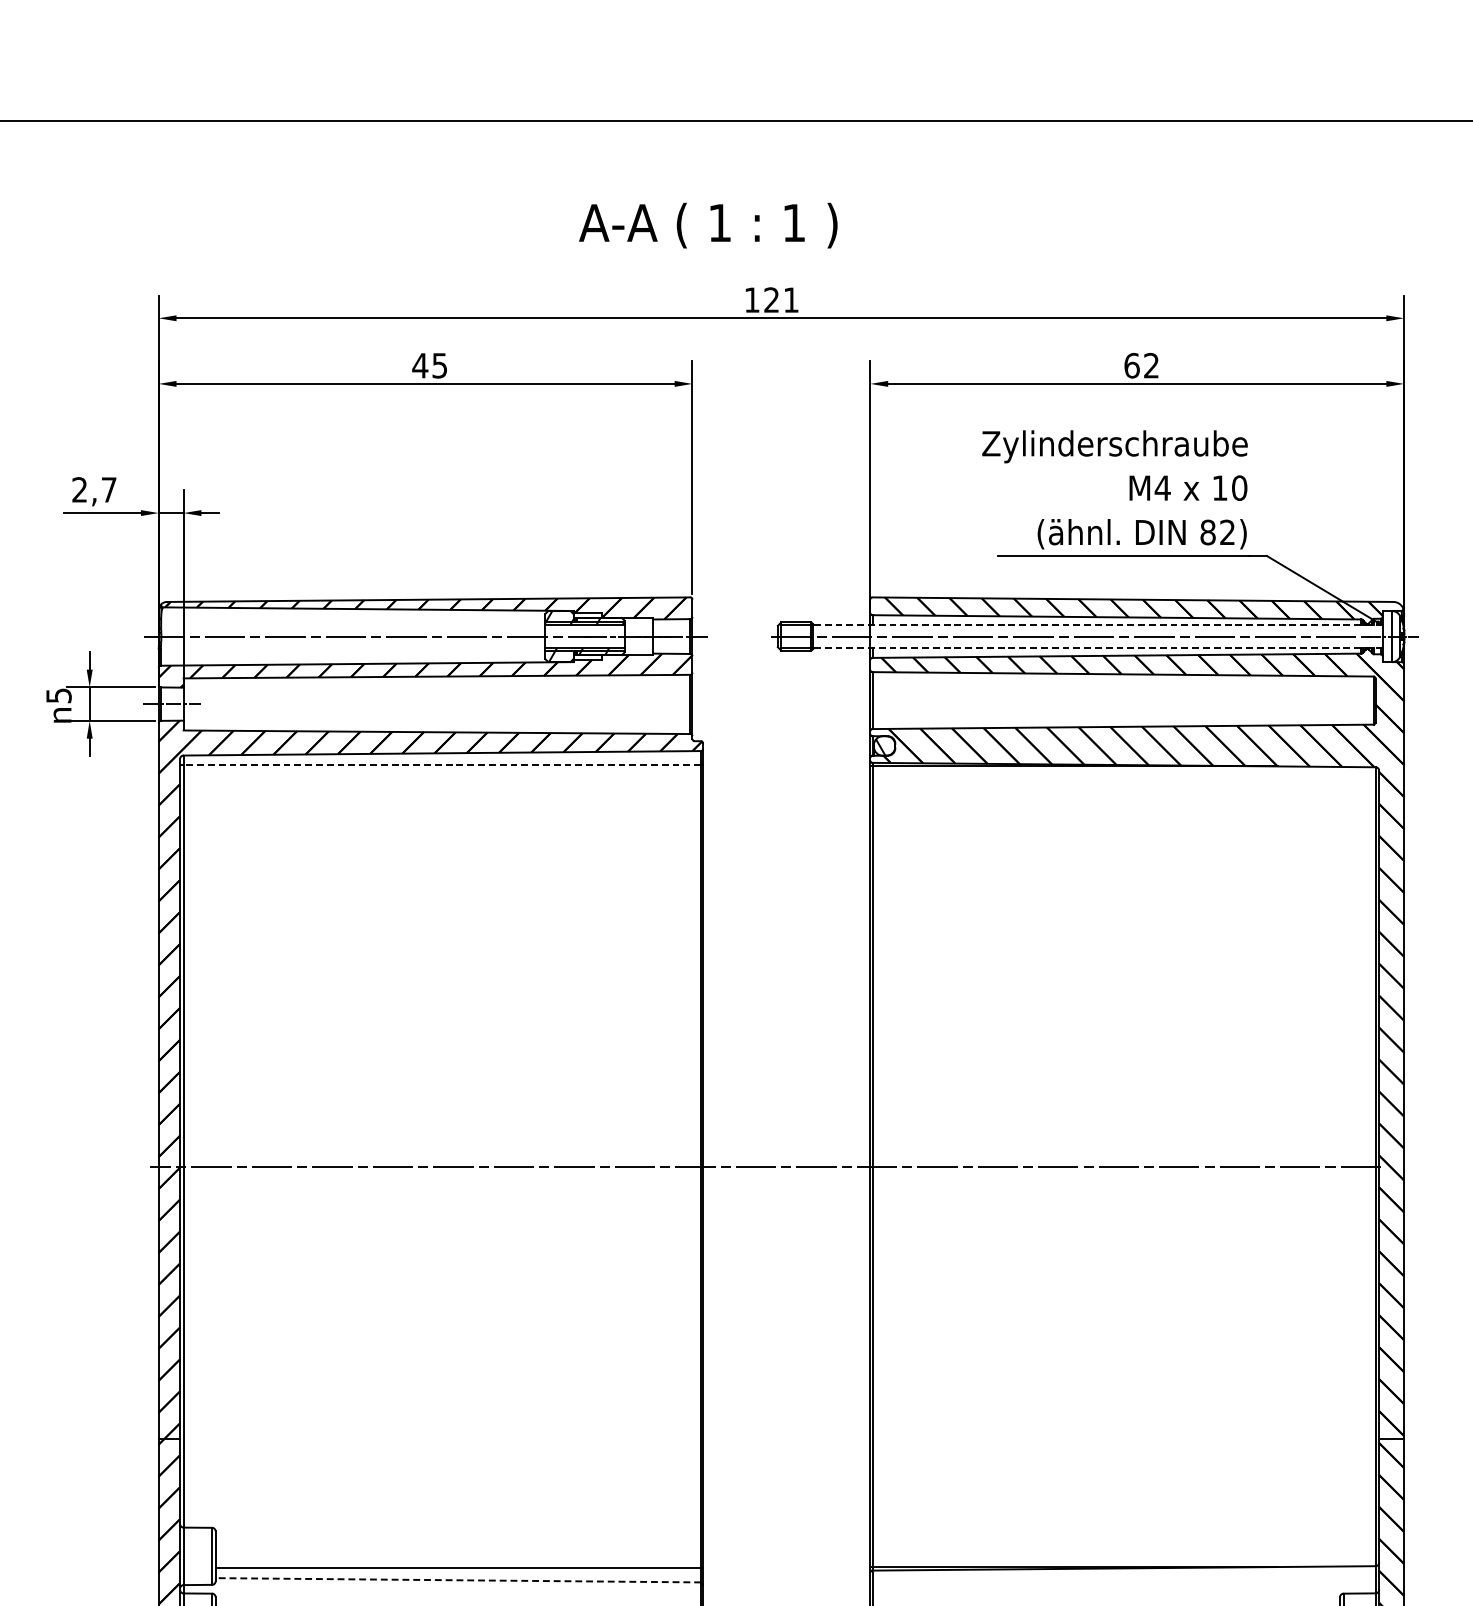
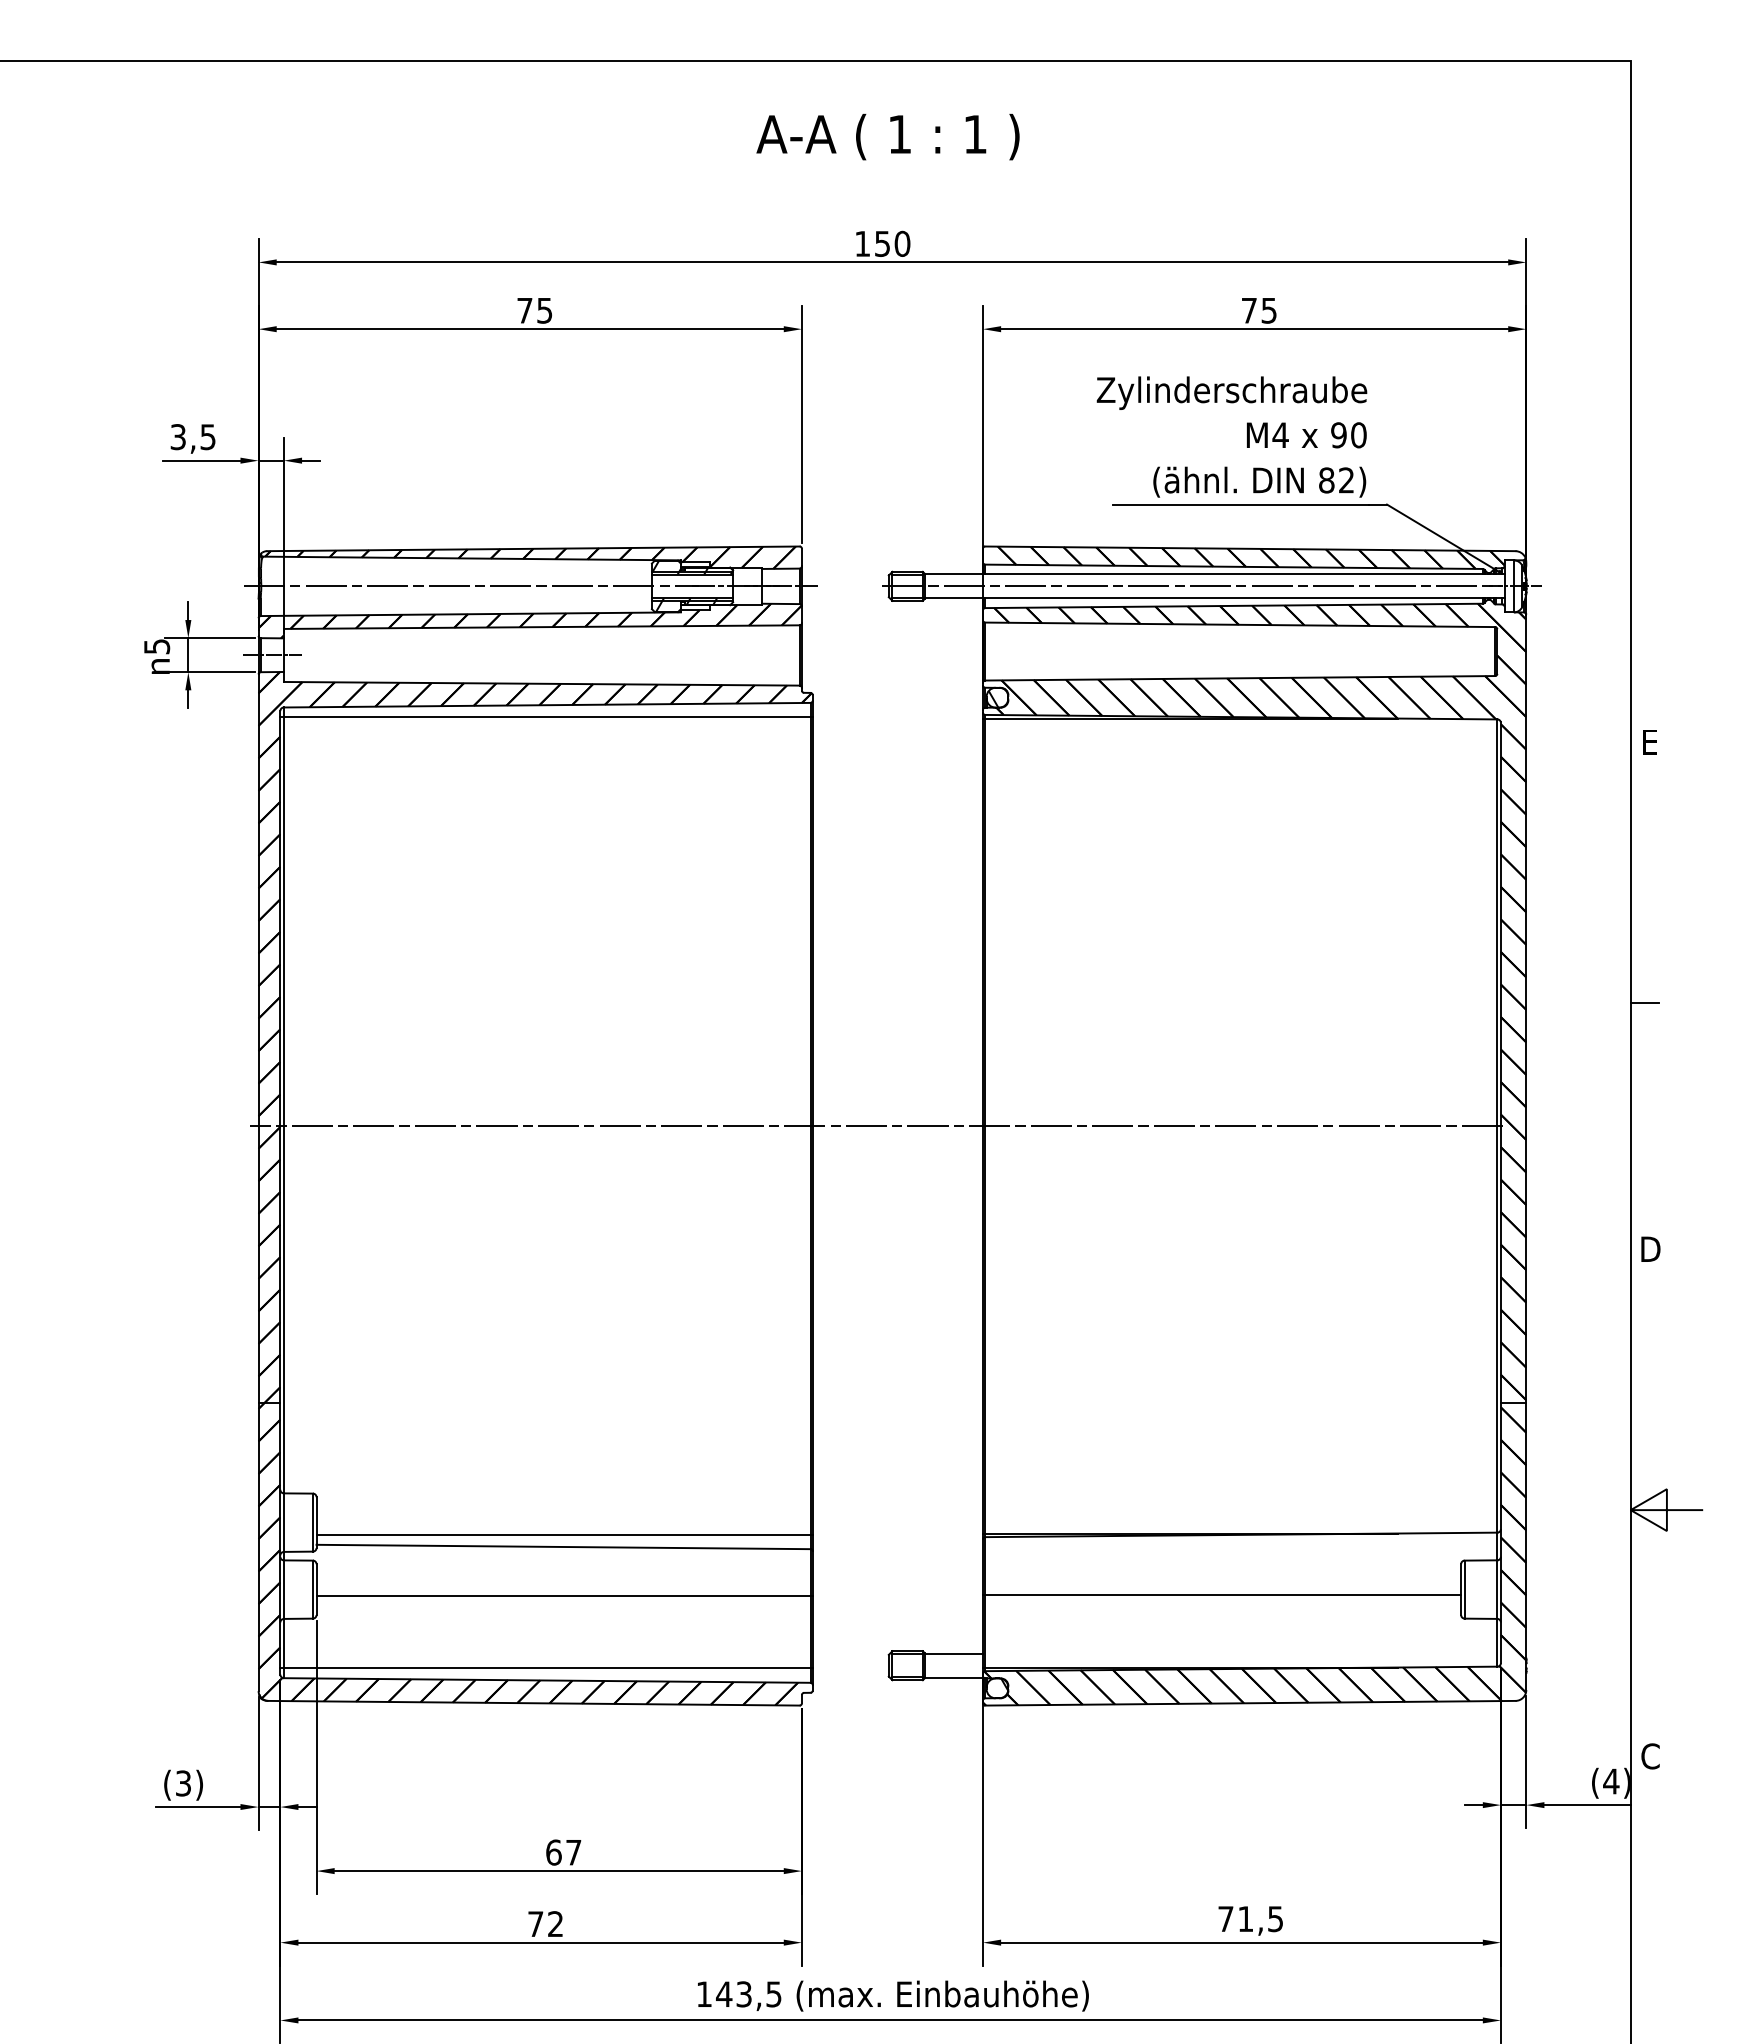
text: (707, 226) -> (887, 137), moved
text: (781, 299) -> (892, 243), 121 -> 150
text: (419, 365) -> (524, 310), 45 -> 75
text: (1141, 365) -> (1258, 310), 62 -> 75
text: (1219, 488) -> (1338, 435), 10 -> 90
text: (93, 490) -> (192, 437), 2,7 -> 3,5
line: (1097, 624) -> (1214, 574), dashed -> solid
line: (1097, 648) -> (1214, 598), dashed -> solid
line: (441, 765) -> (546, 717), dashed -> solid
line: (458, 1579) -> (563, 1546), dashed -> solid

